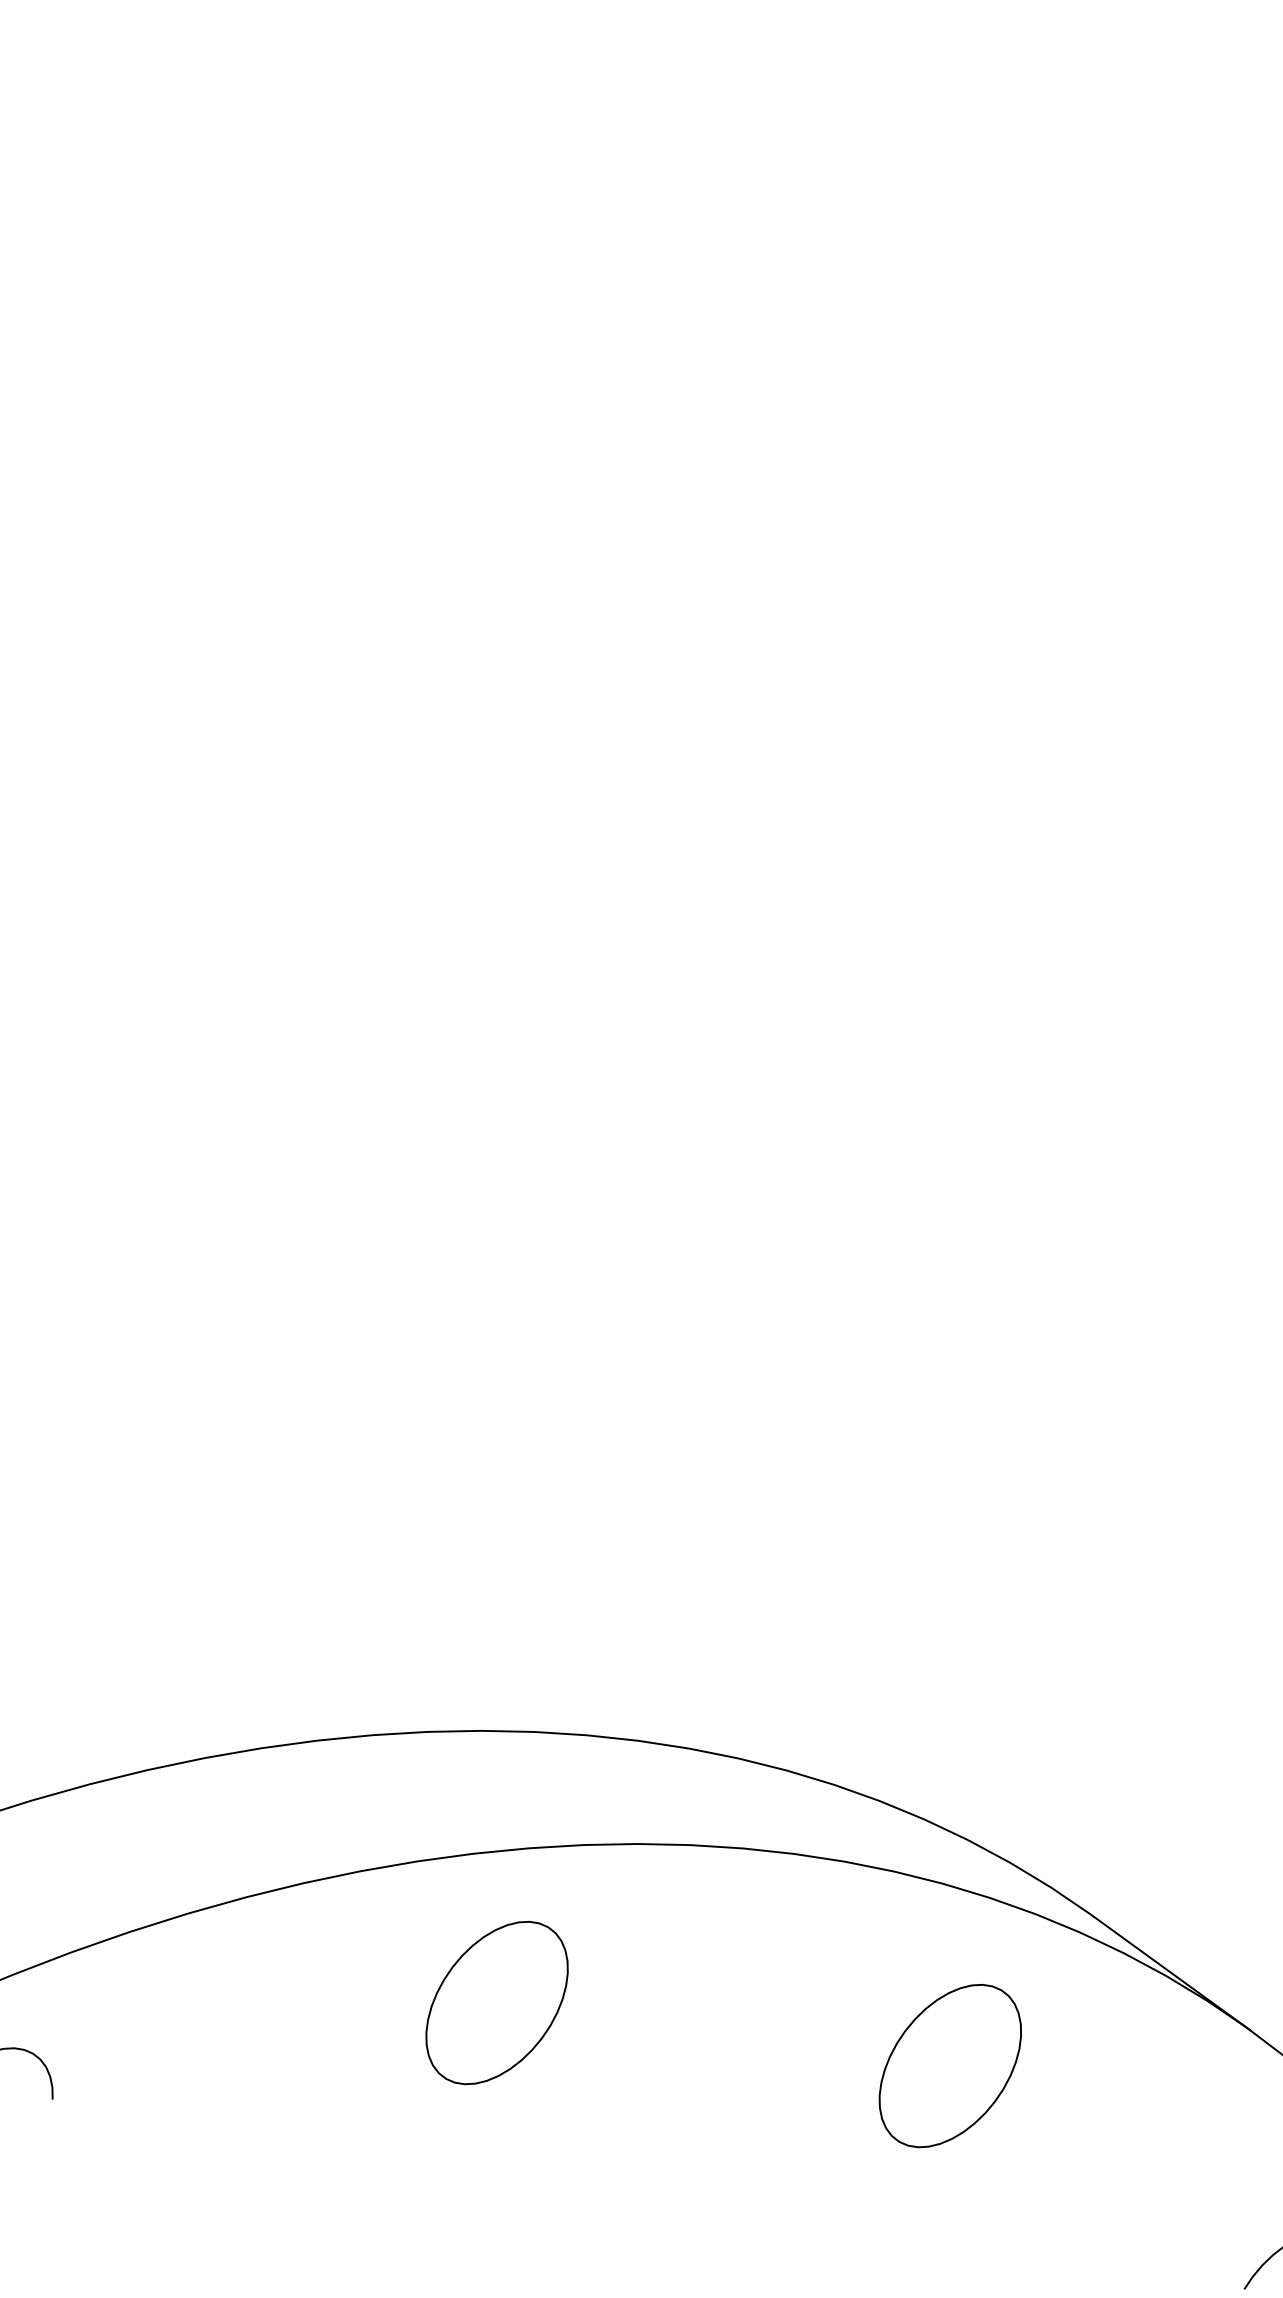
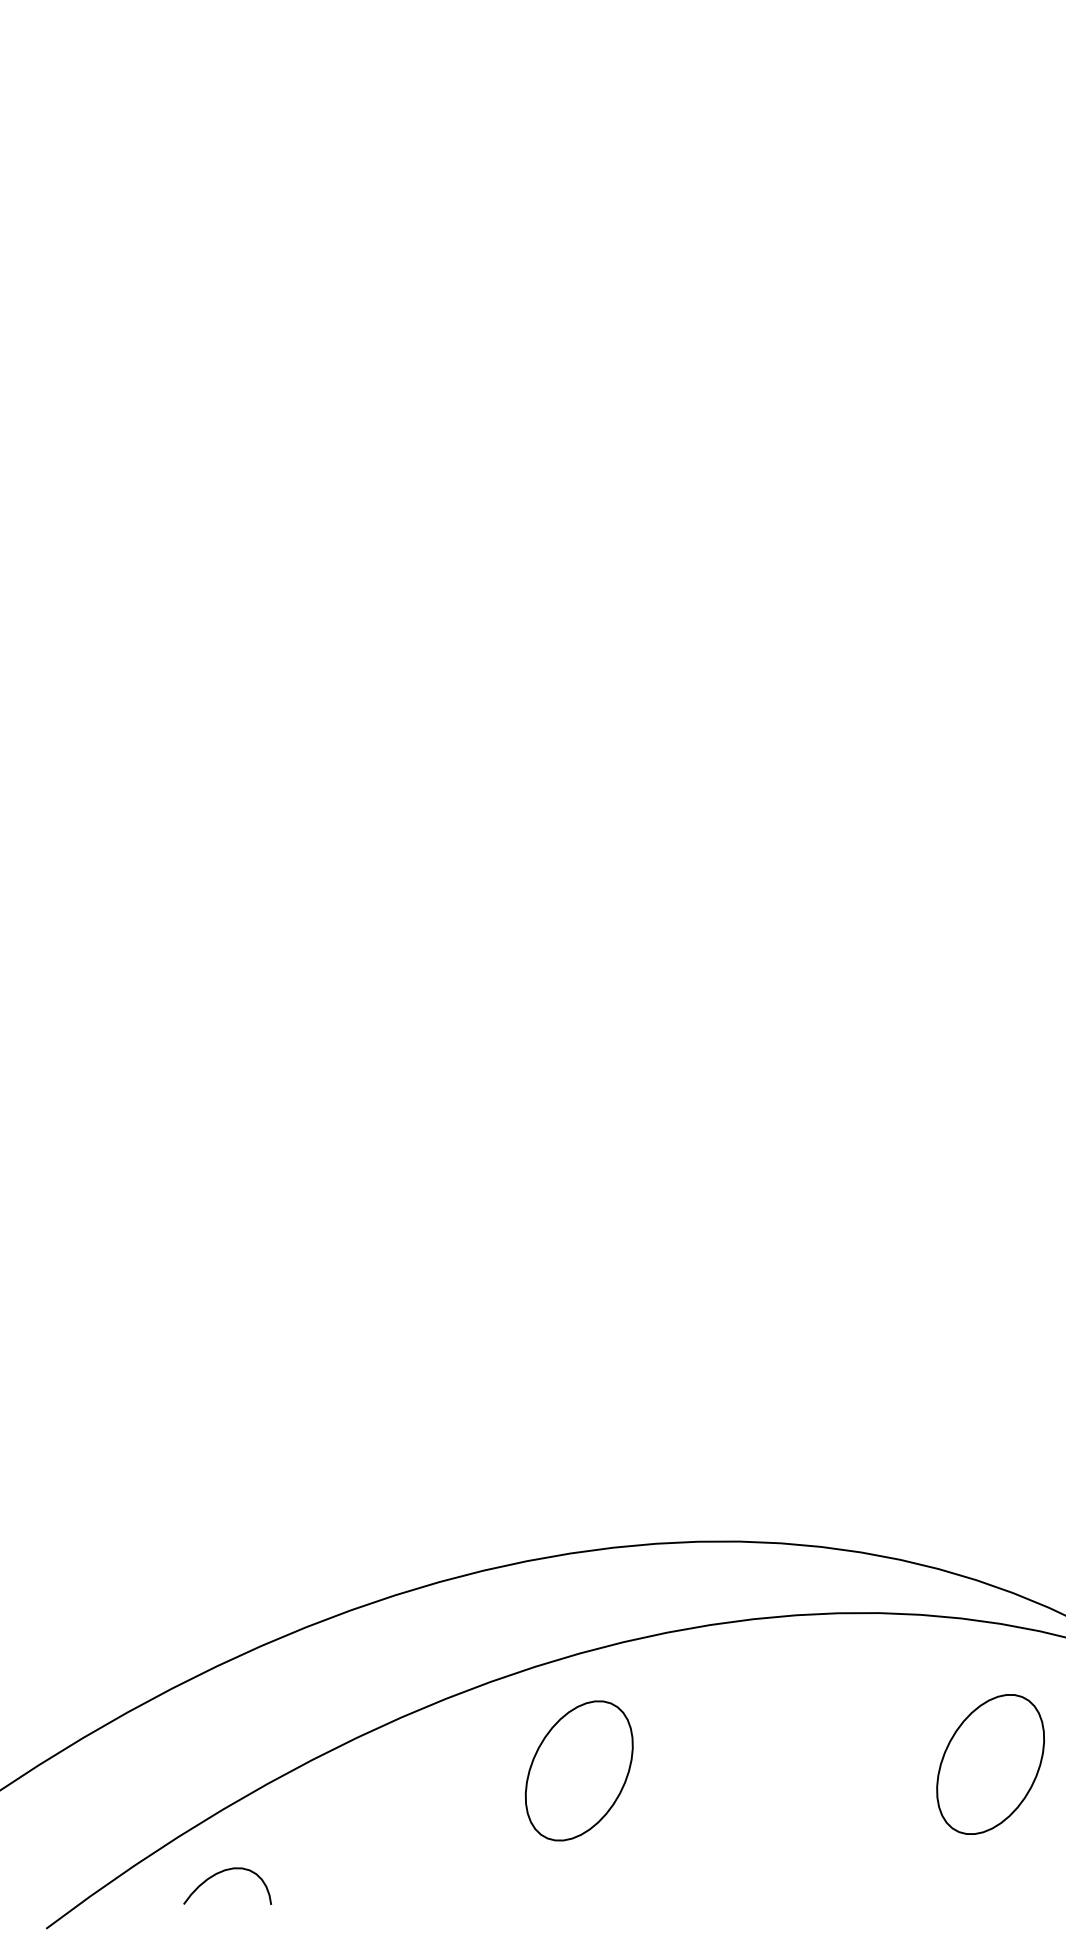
part: (496, 2002) -> (578, 1770), moved

